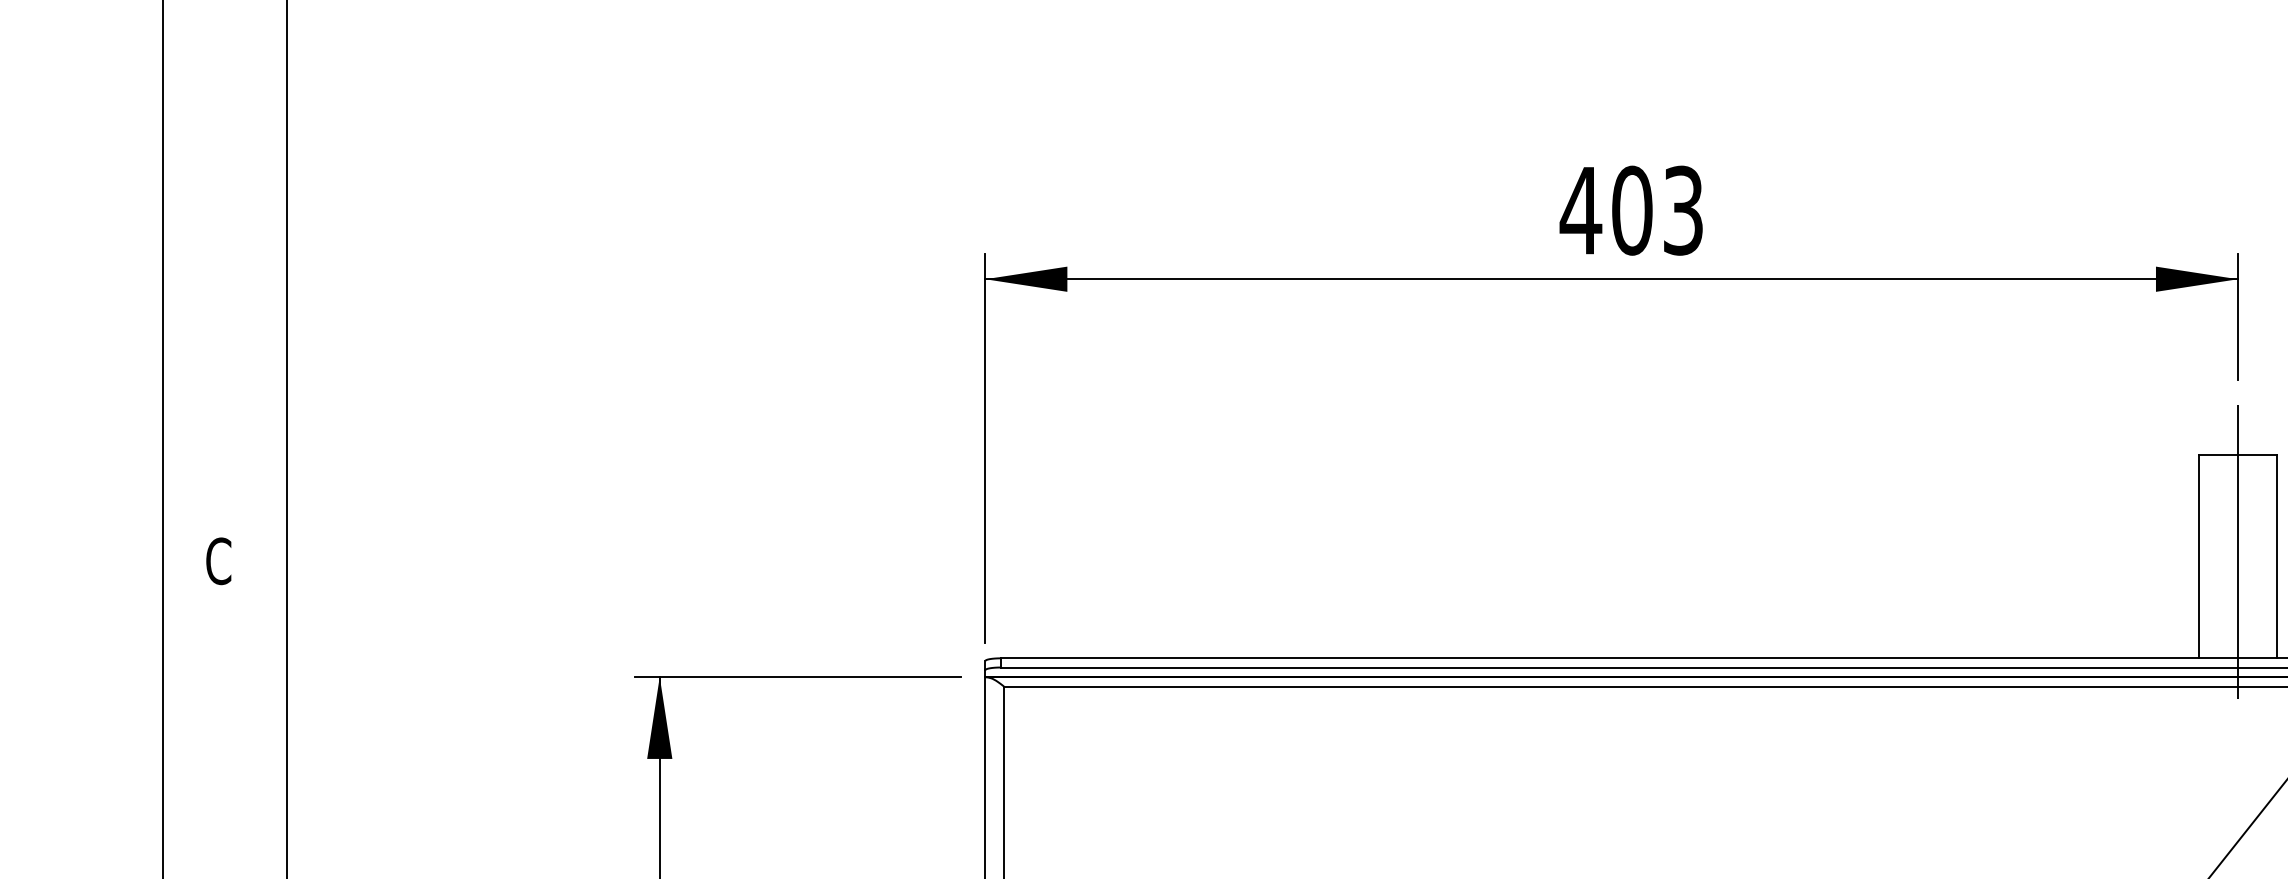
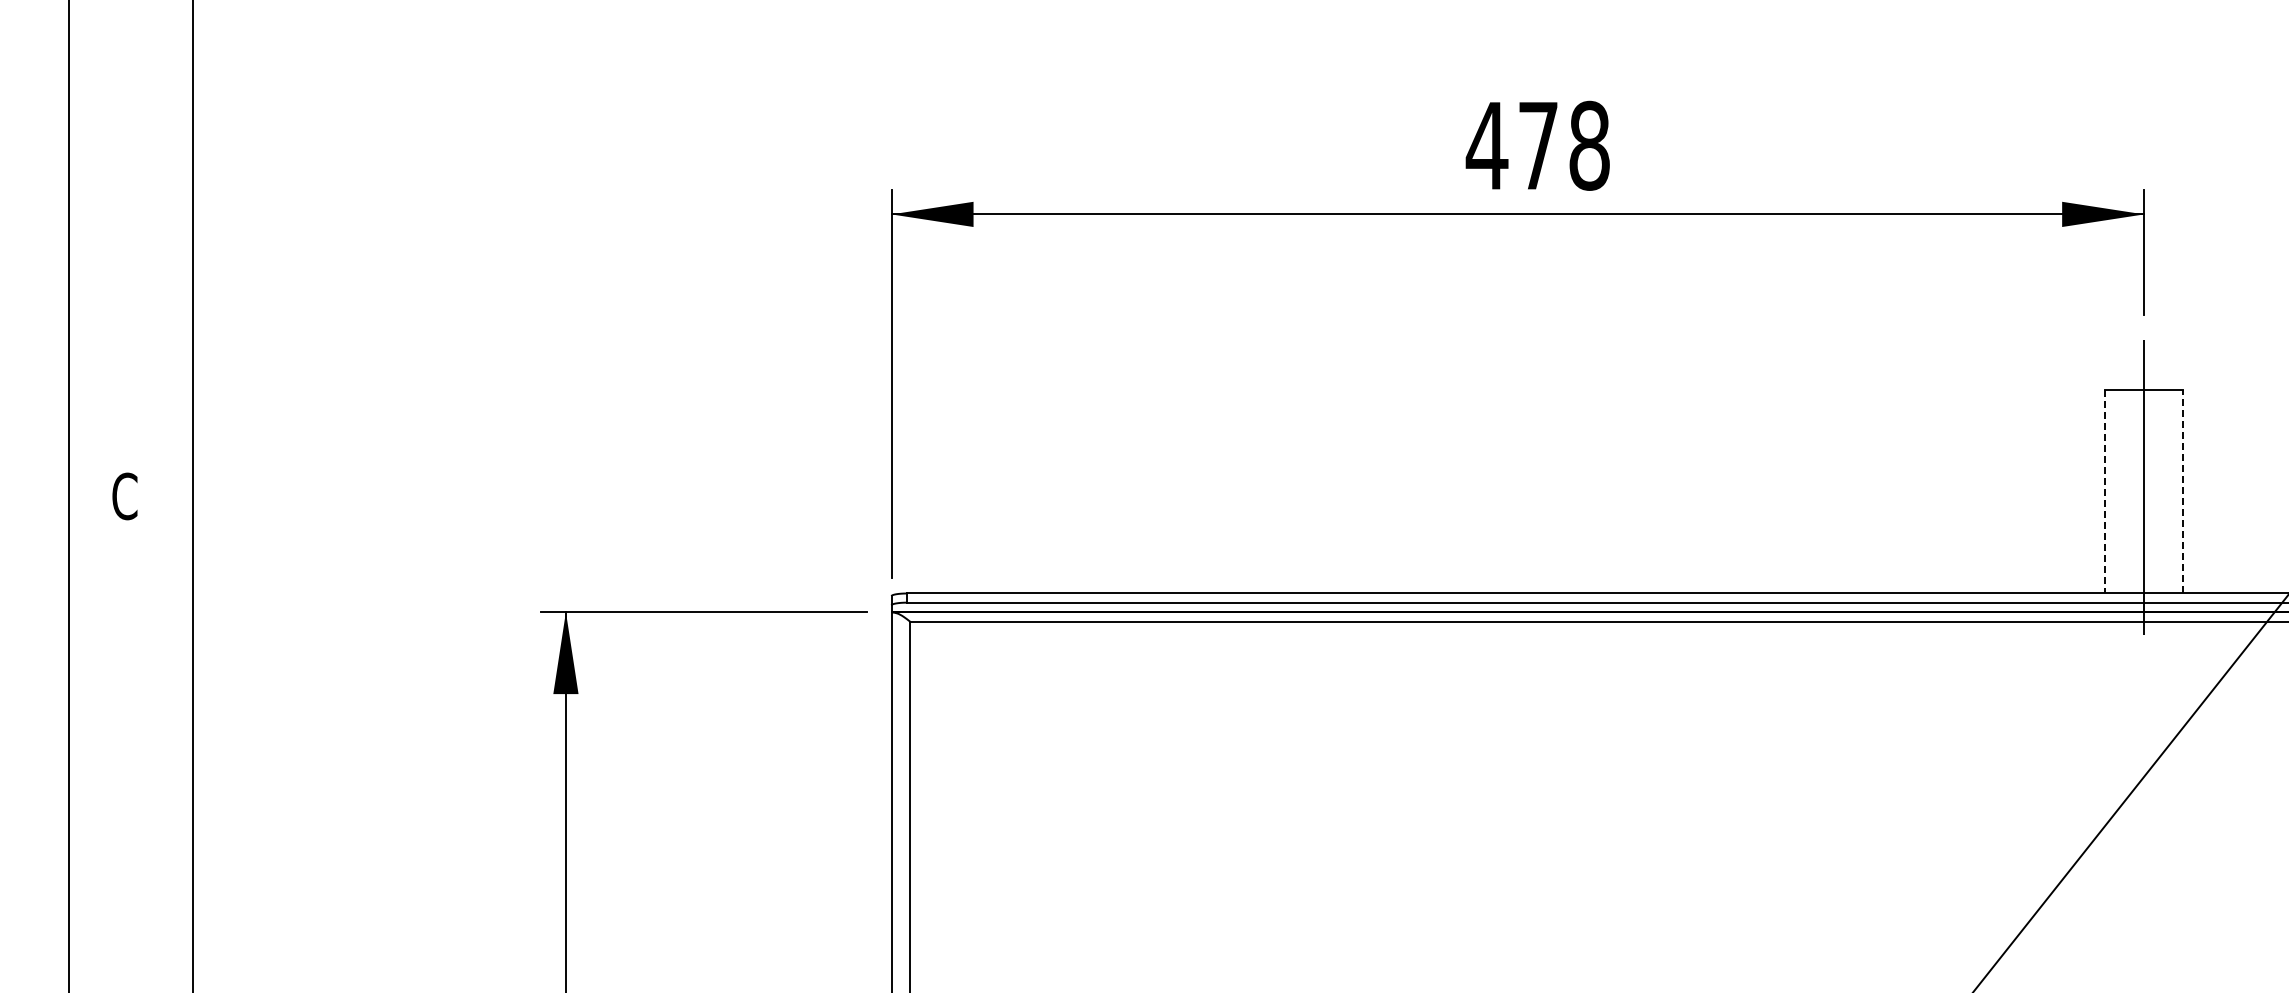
text: (1657, 210) -> (1563, 145), 403 -> 478
line: (2199, 556) -> (2105, 491), solid -> dashed
line: (2276, 556) -> (2182, 491), solid -> dashed

